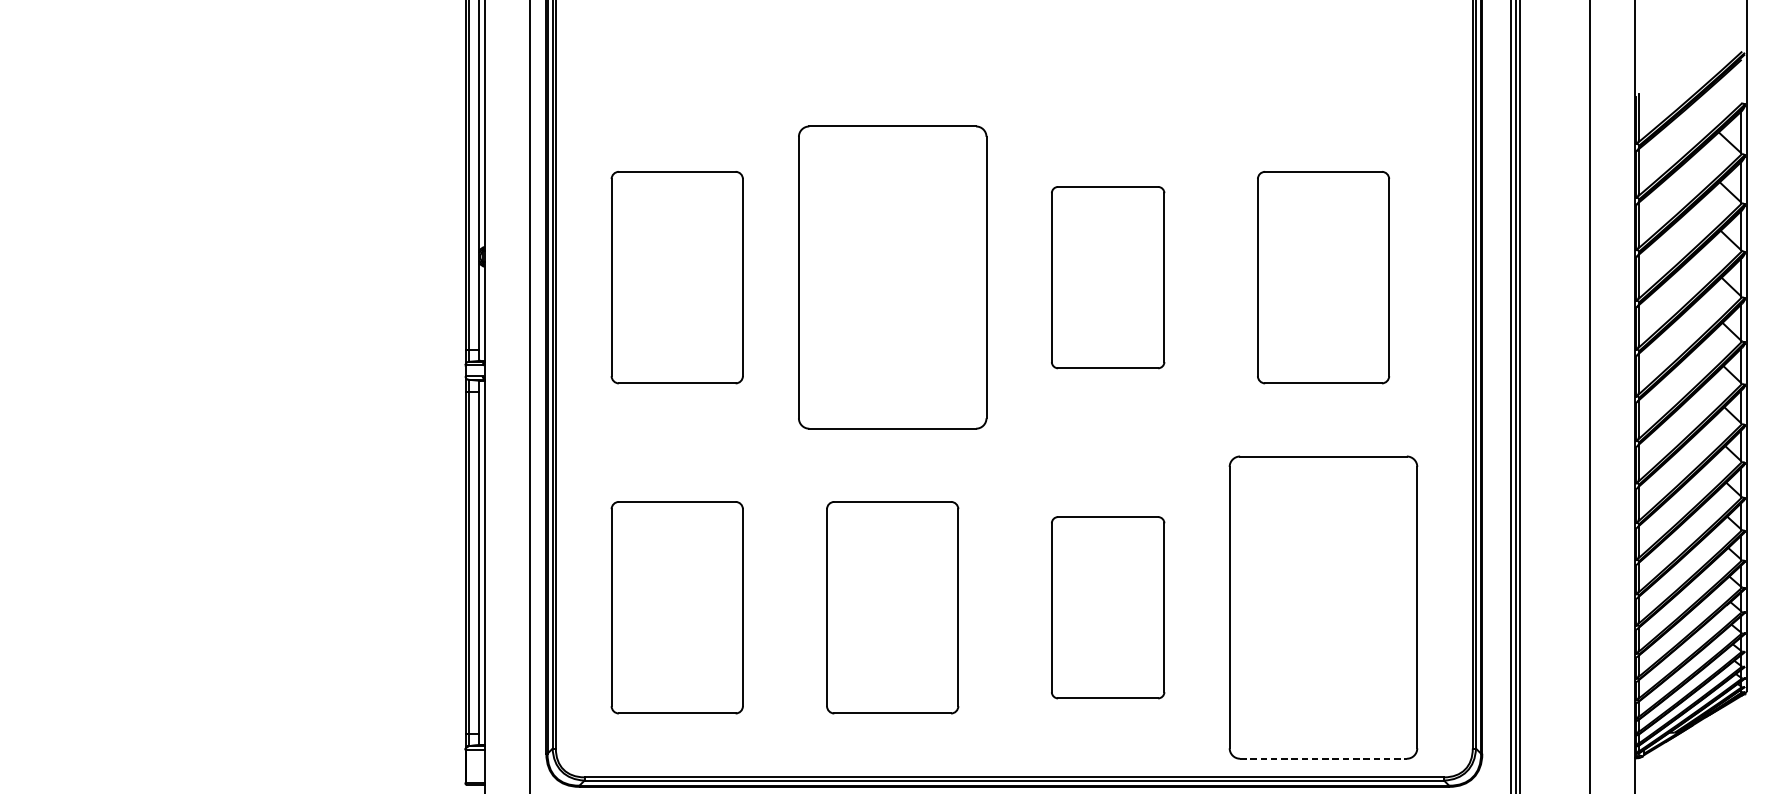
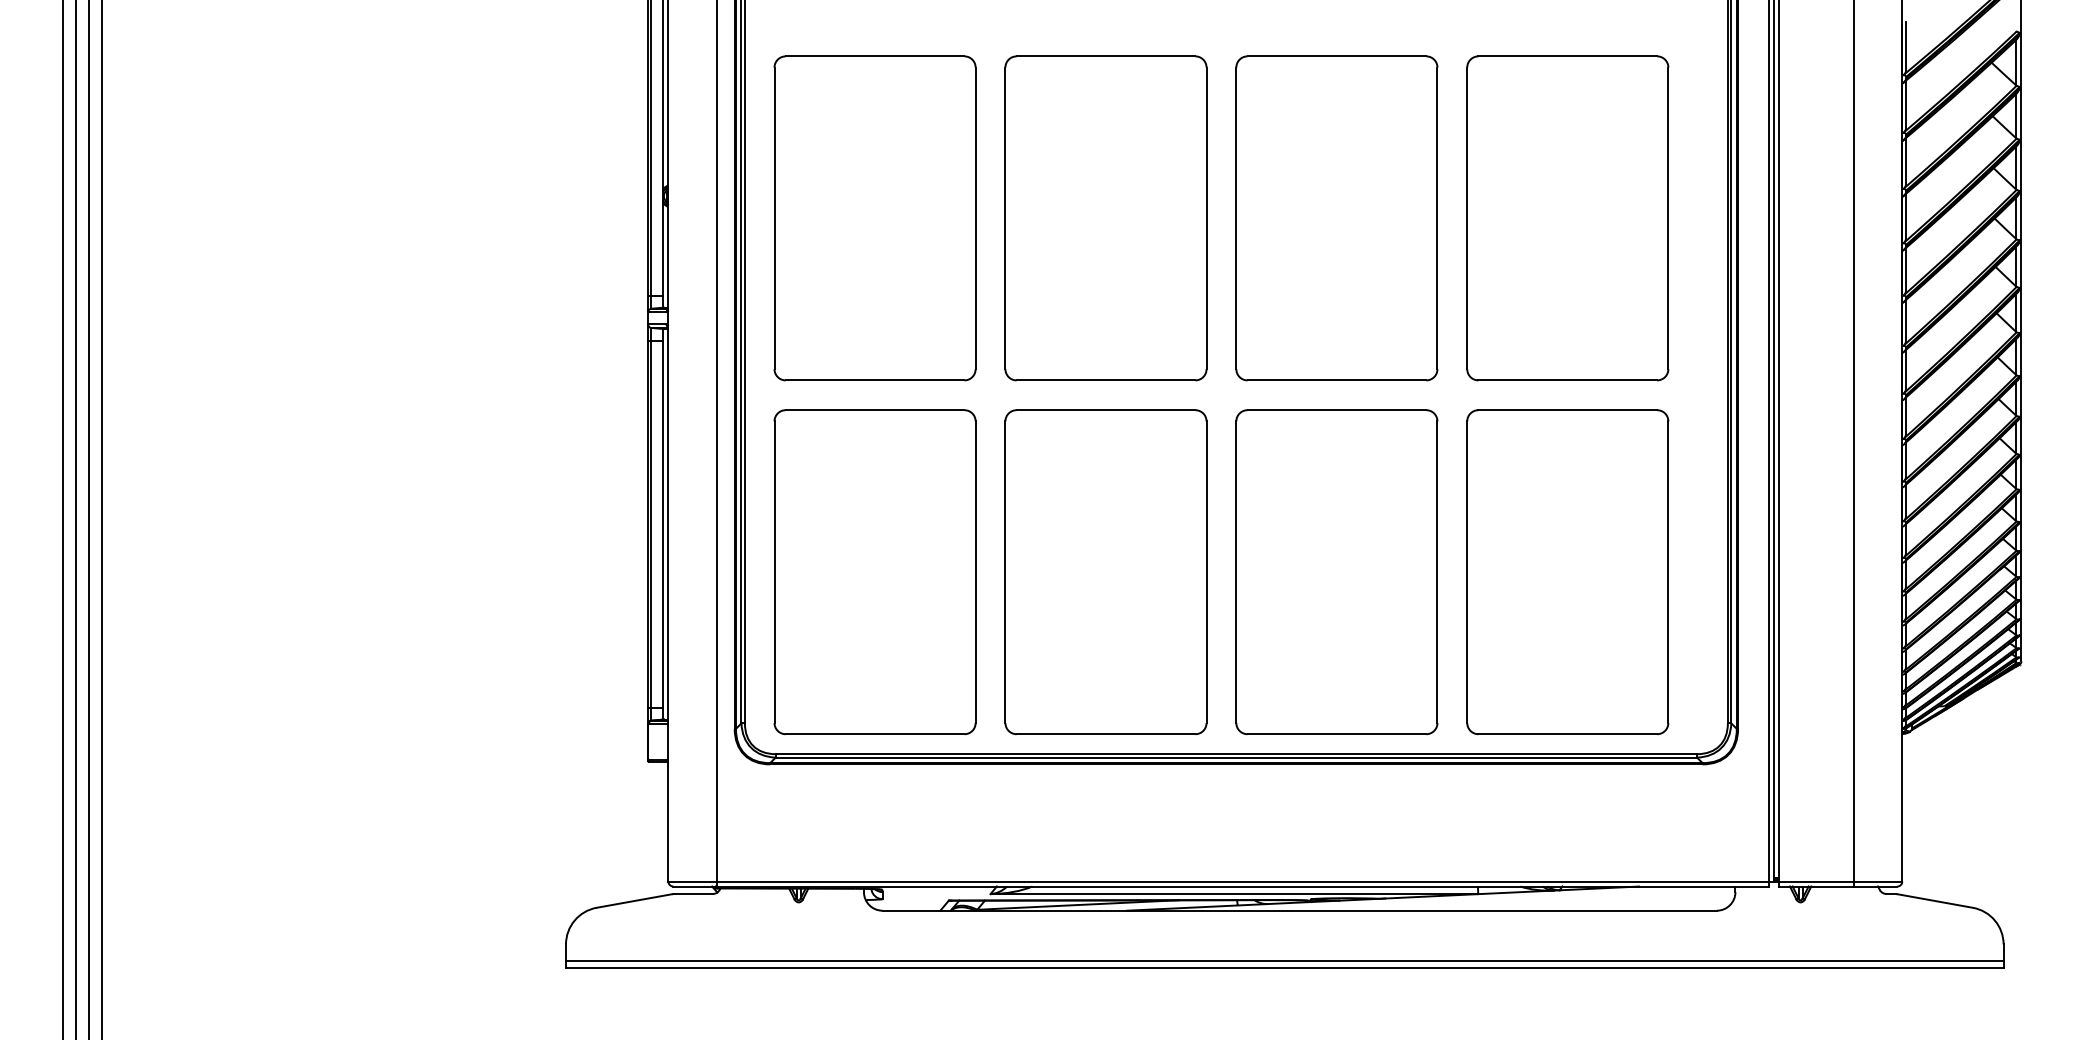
part: (676, 277) -> (874, 218), size x1.43
part: (1107, 277) -> (1336, 218), size x1.67
part: (1323, 277) -> (1567, 218), size x1.43
part: (676, 607) -> (874, 572), size x1.43
part: (892, 607) -> (1105, 572), size x1.43
part: (1107, 607) -> (1336, 572), size x1.67
line: (1324, 759) -> (1568, 734), dashed -> solid

